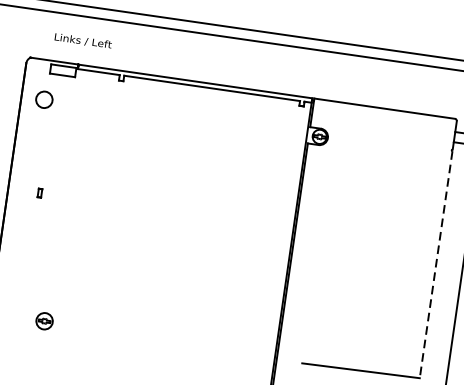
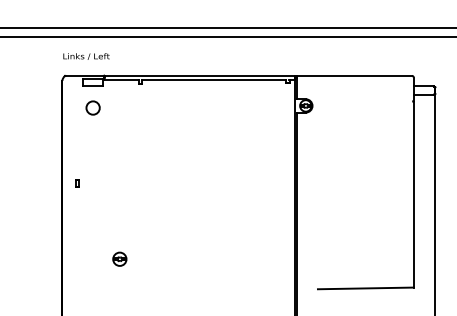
text: (83, 41) -> (86, 56), moved
circle: (43, 99) -> (92, 107), moved
part: (40, 193) -> (77, 183), moved
line: (435, 264) -> (413, 194), dashed -> solid
part: (44, 320) -> (119, 258), moved

